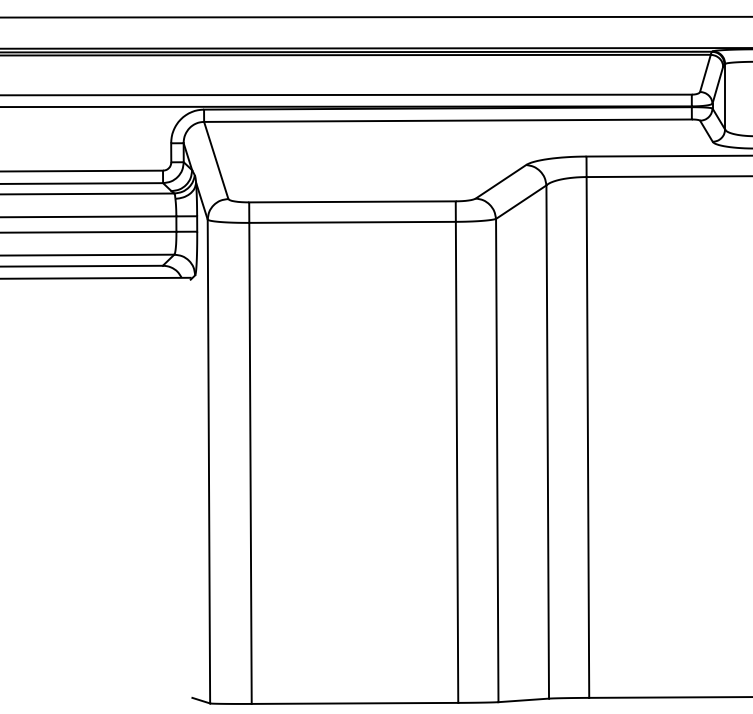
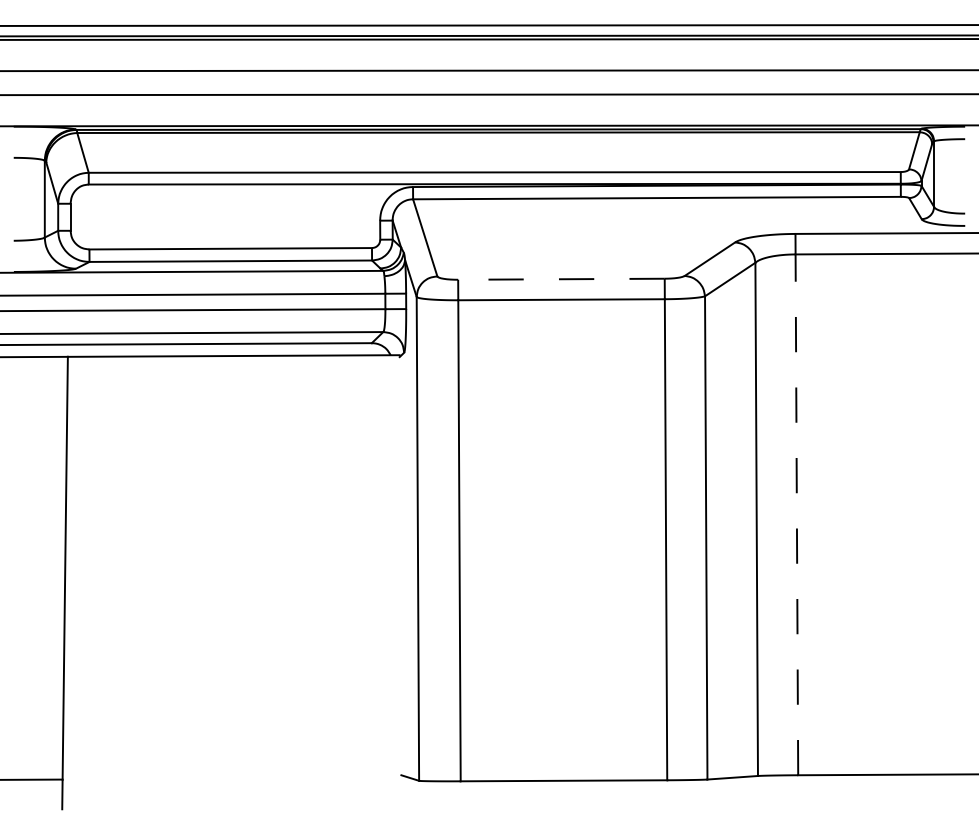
line: (351, 202) -> (560, 279), solid -> dashed
line: (587, 437) -> (796, 514), solid -> dashed

